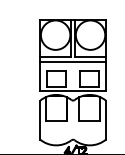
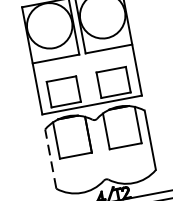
line: (72, 62) -> (83, 62), removed
line: (40, 120) -> (51, 159), solid -> dashed

